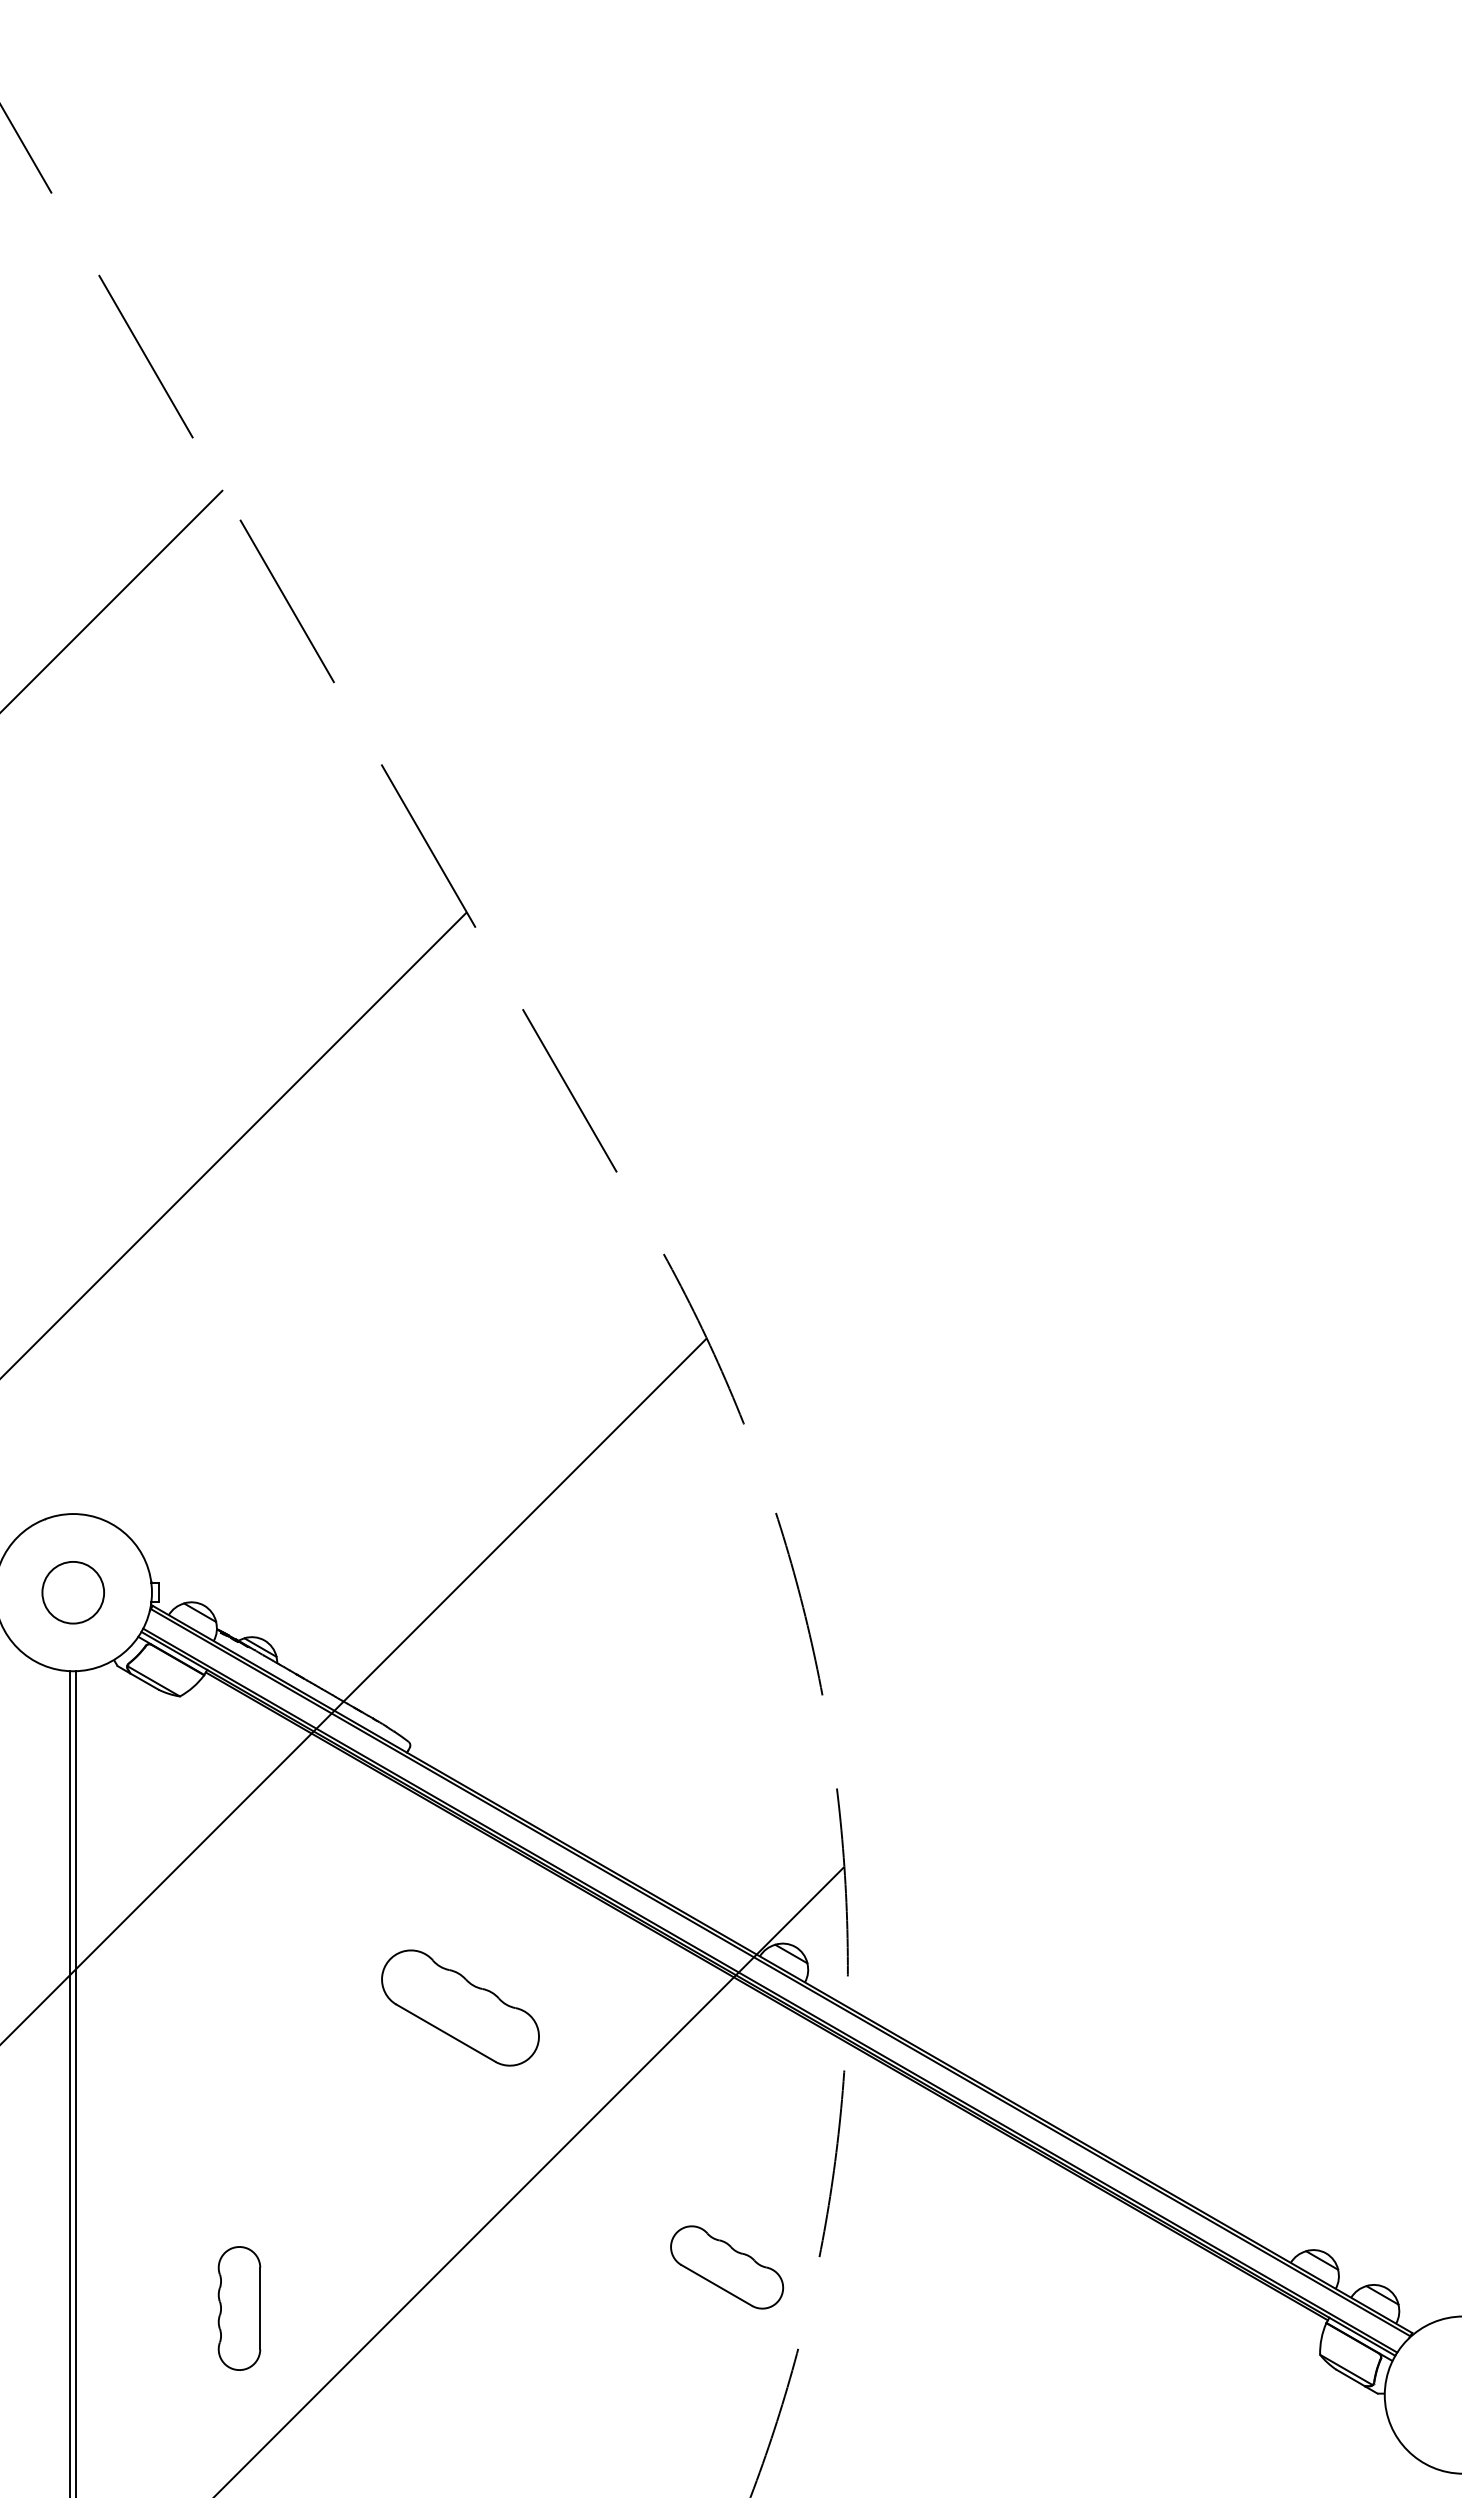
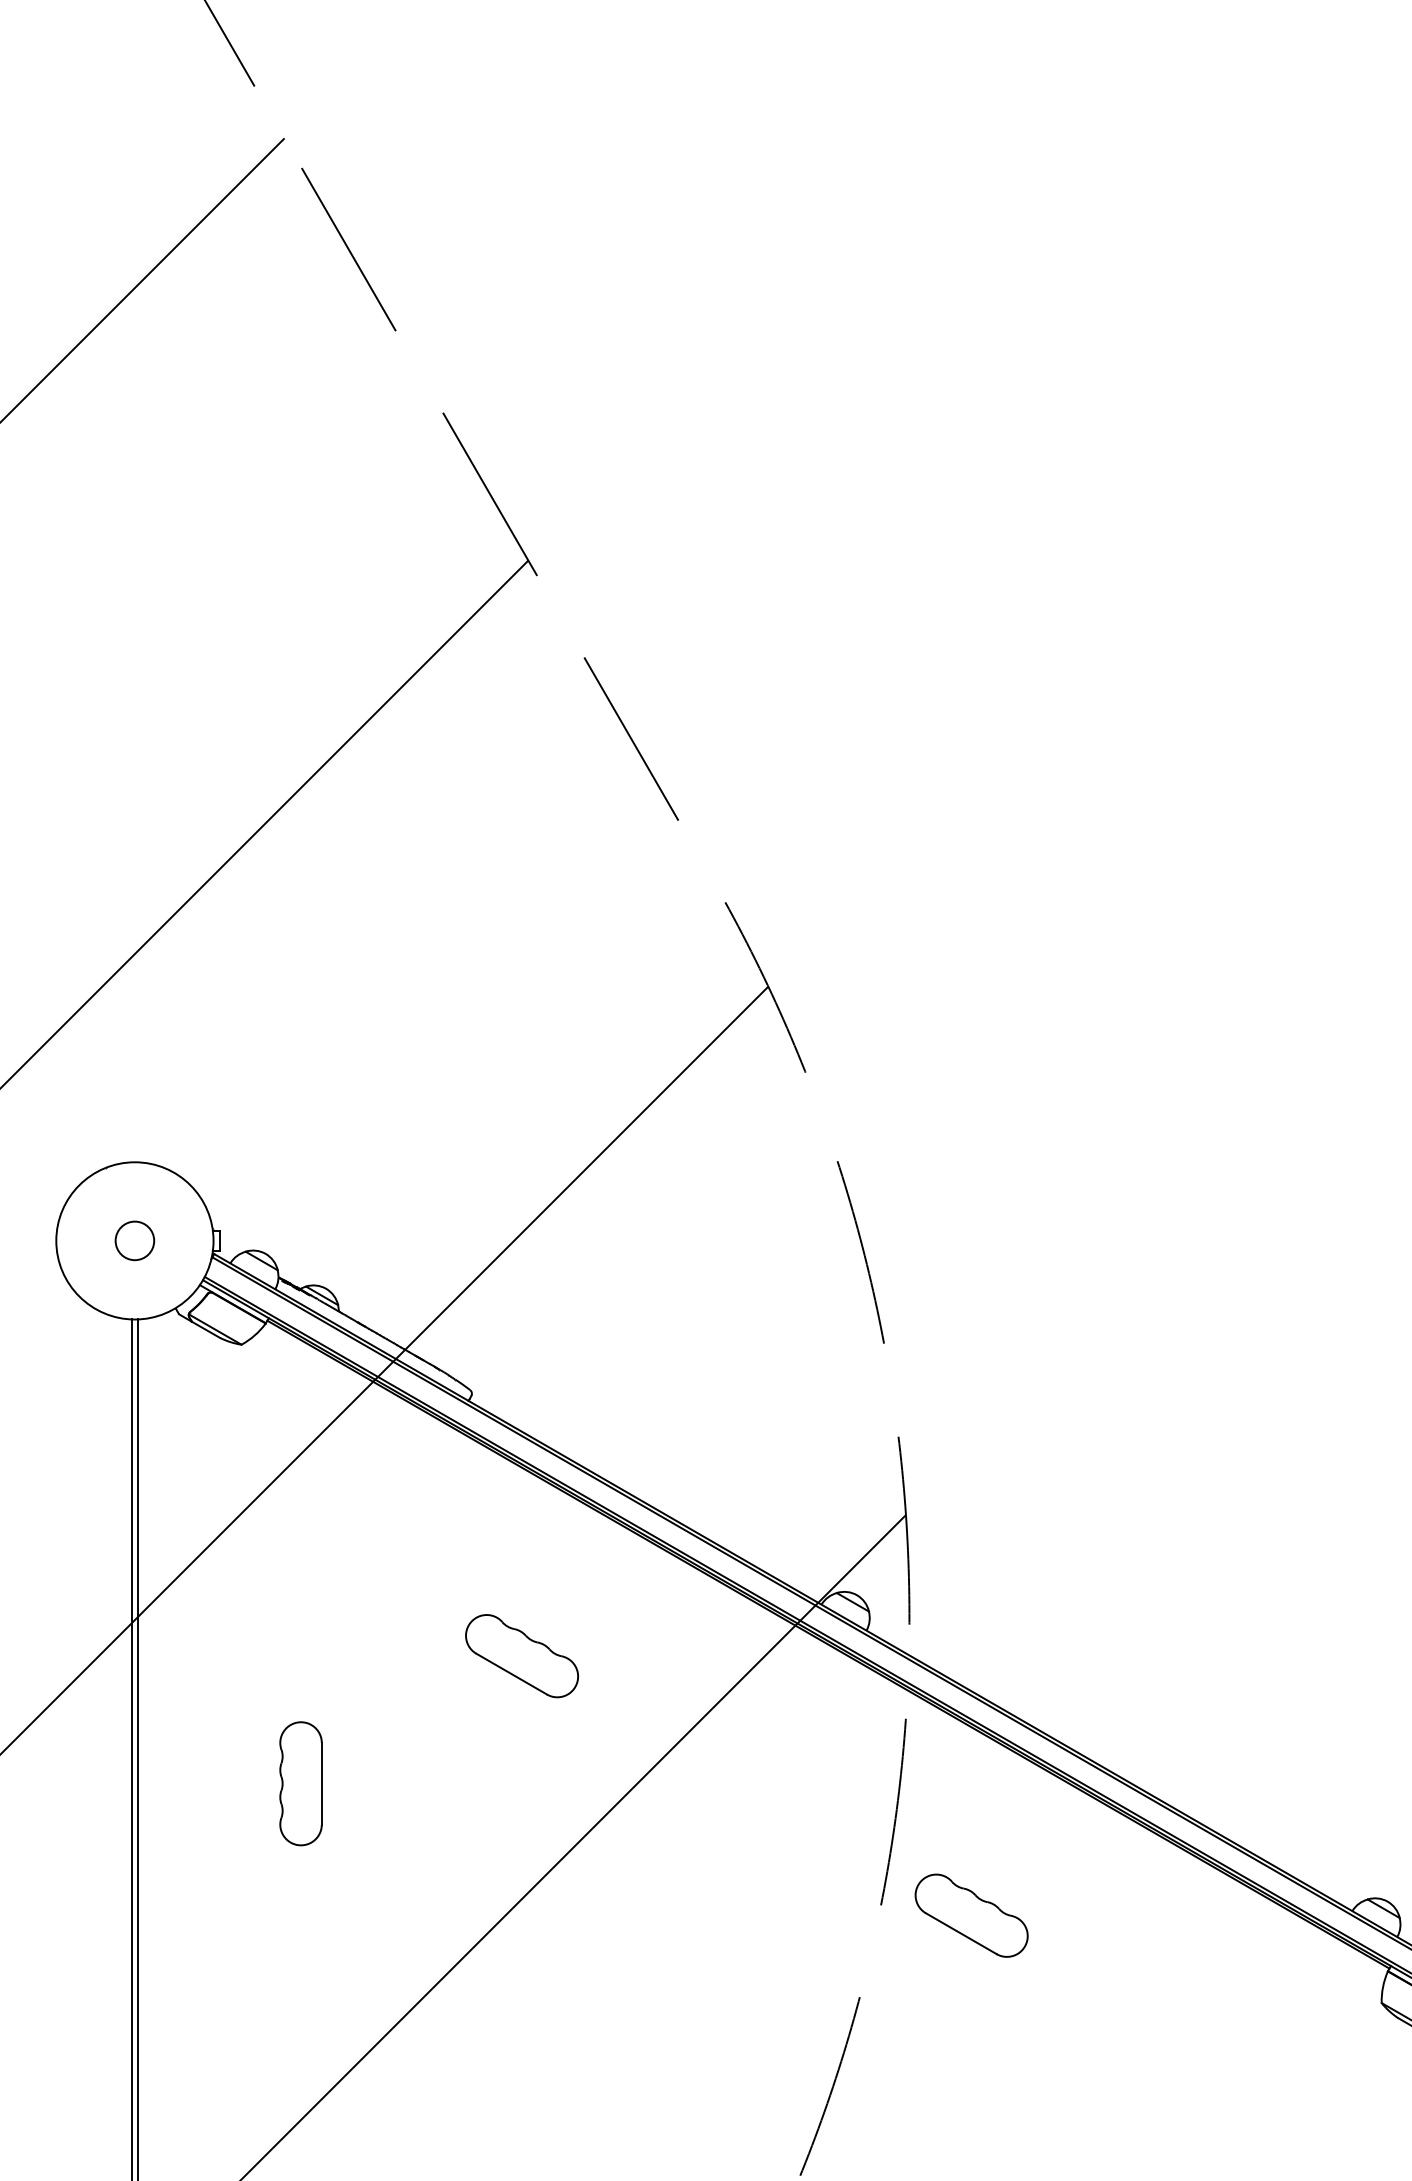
circle: (73, 1592) -> (135, 1240), size x0.62
part: (460, 2007) -> (522, 1655), size x0.71
part: (727, 2267) -> (972, 1915), moved
part: (239, 2308) -> (301, 1783), moved

